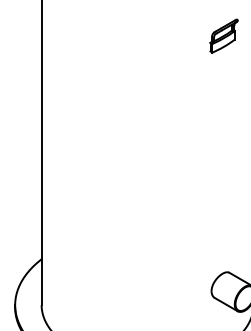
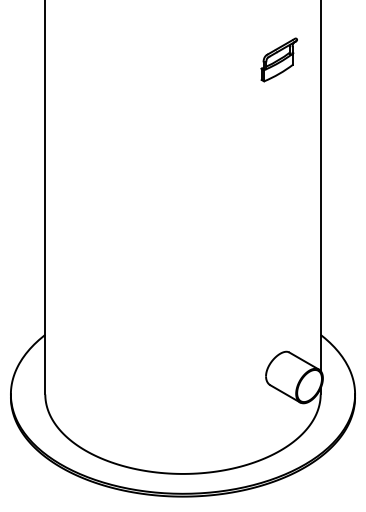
part: (223, 35) -> (278, 59), moved

